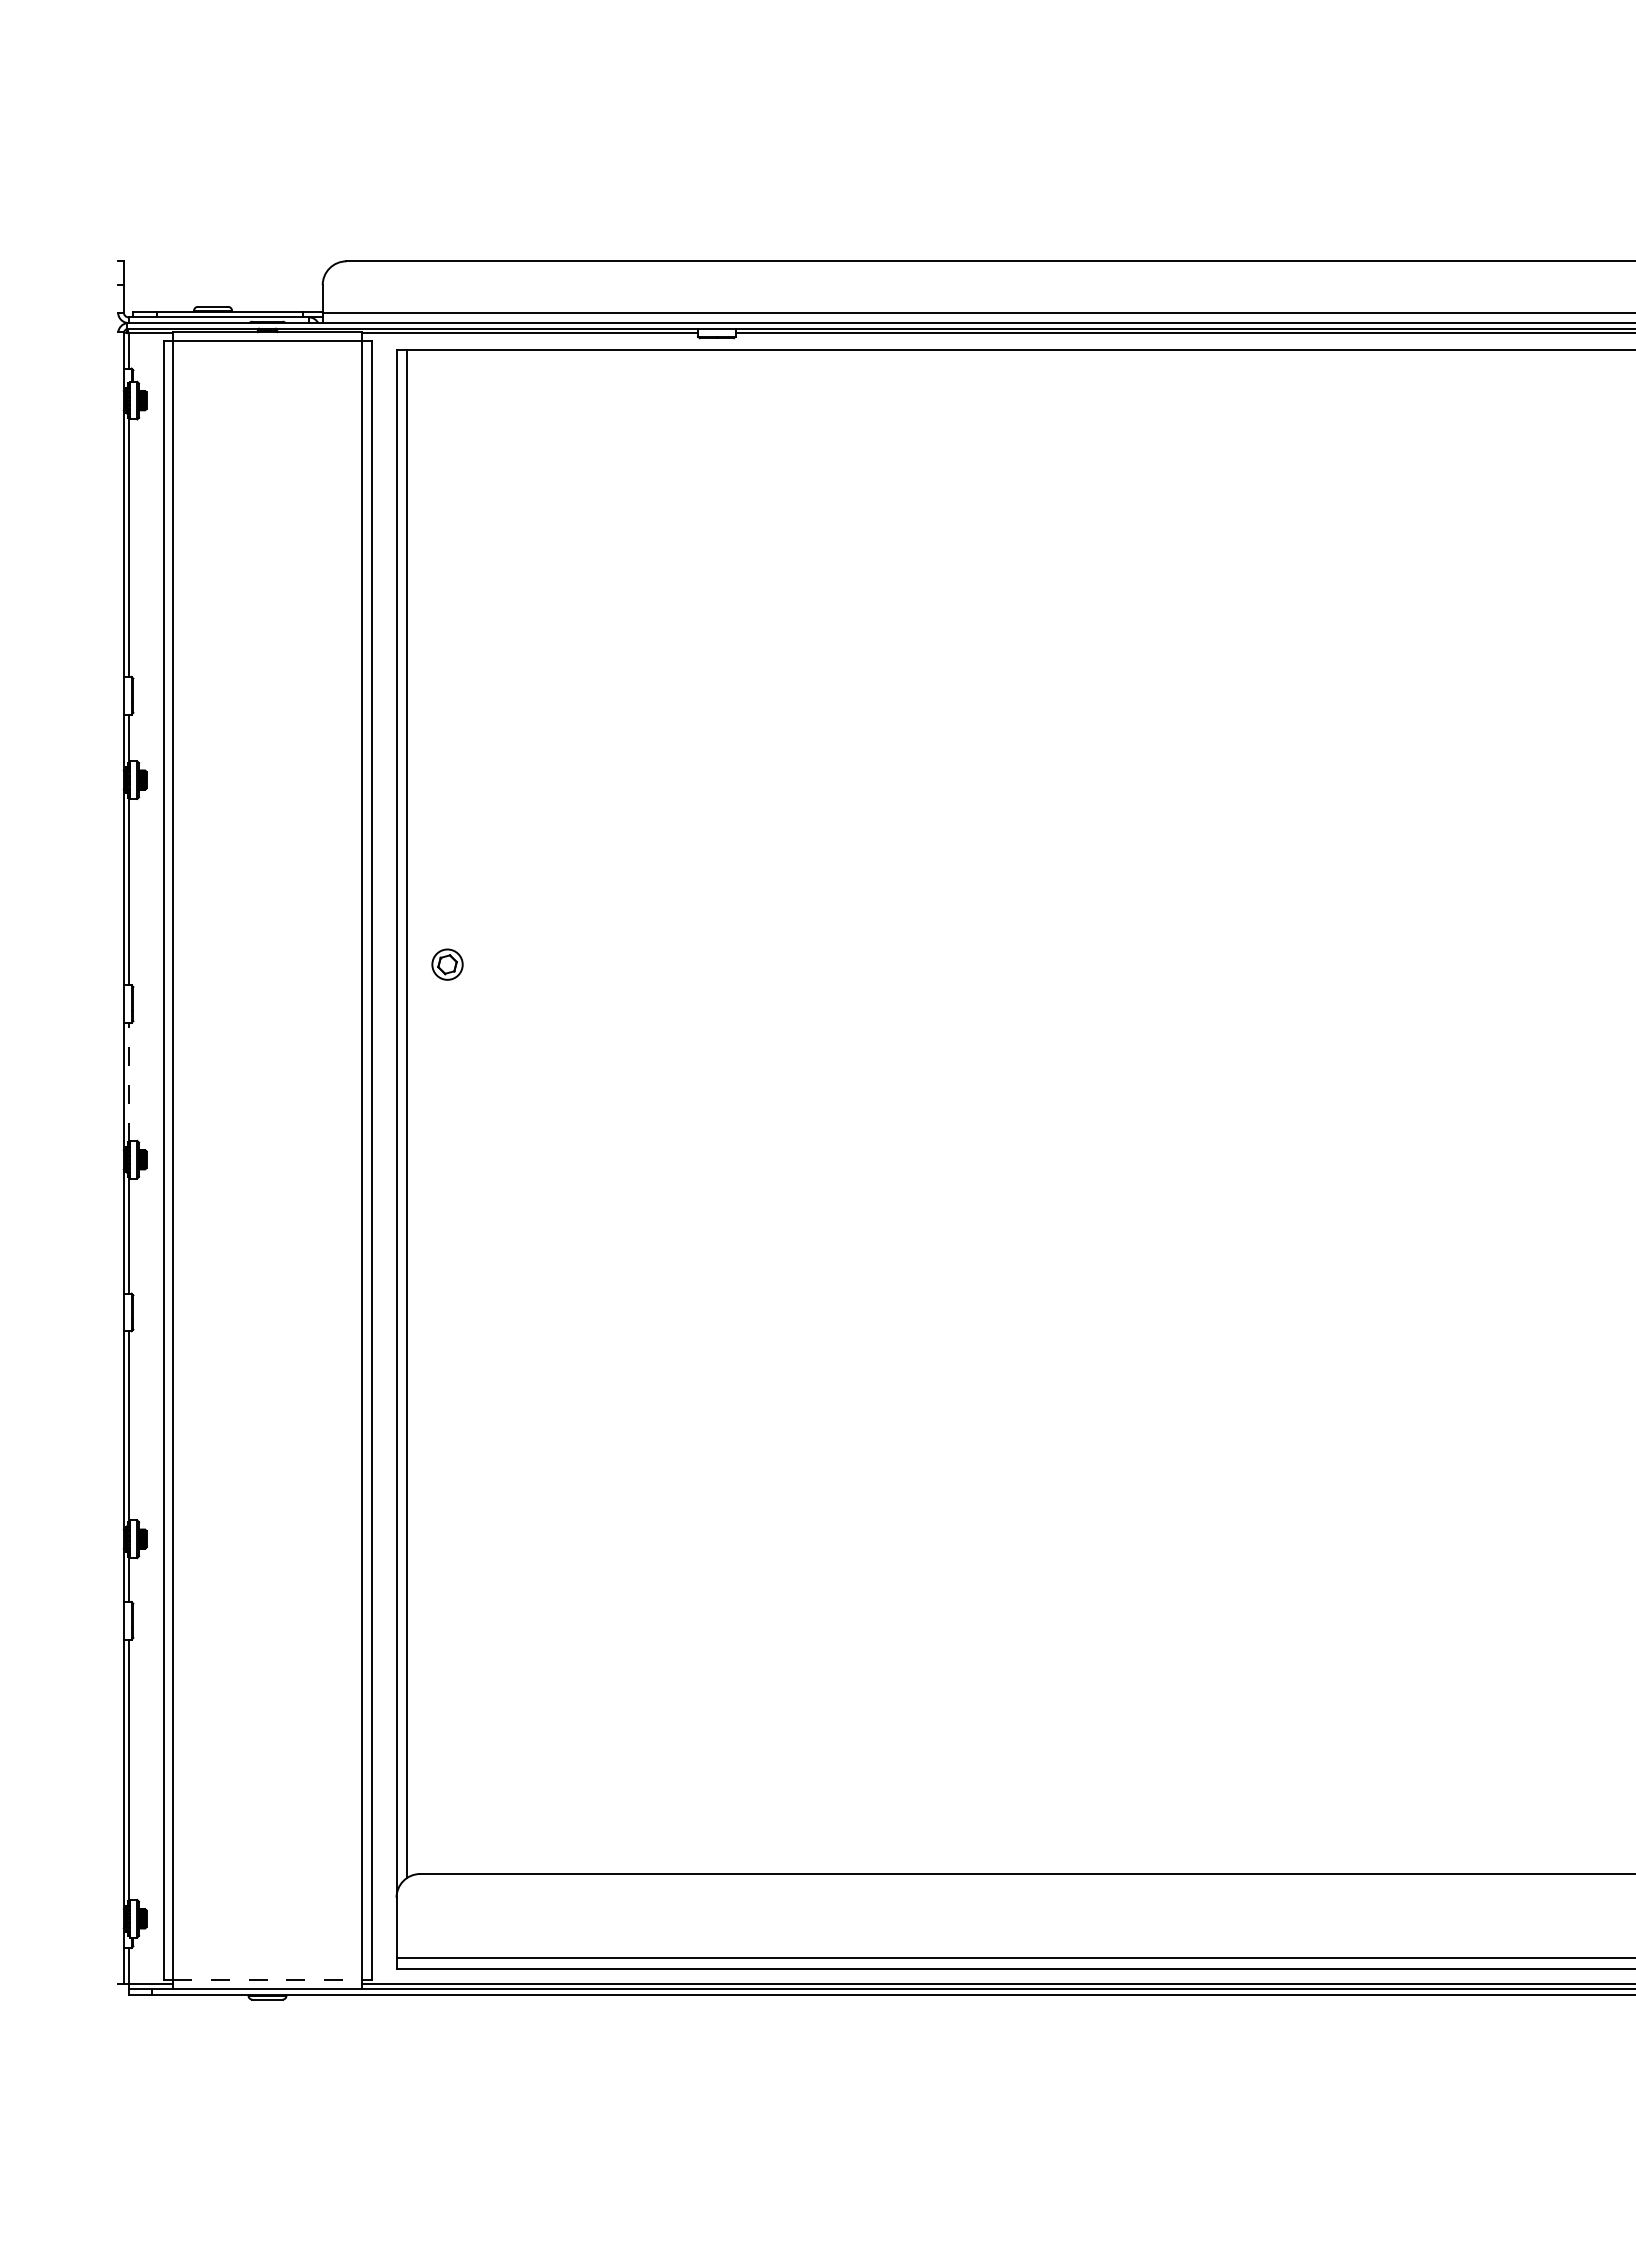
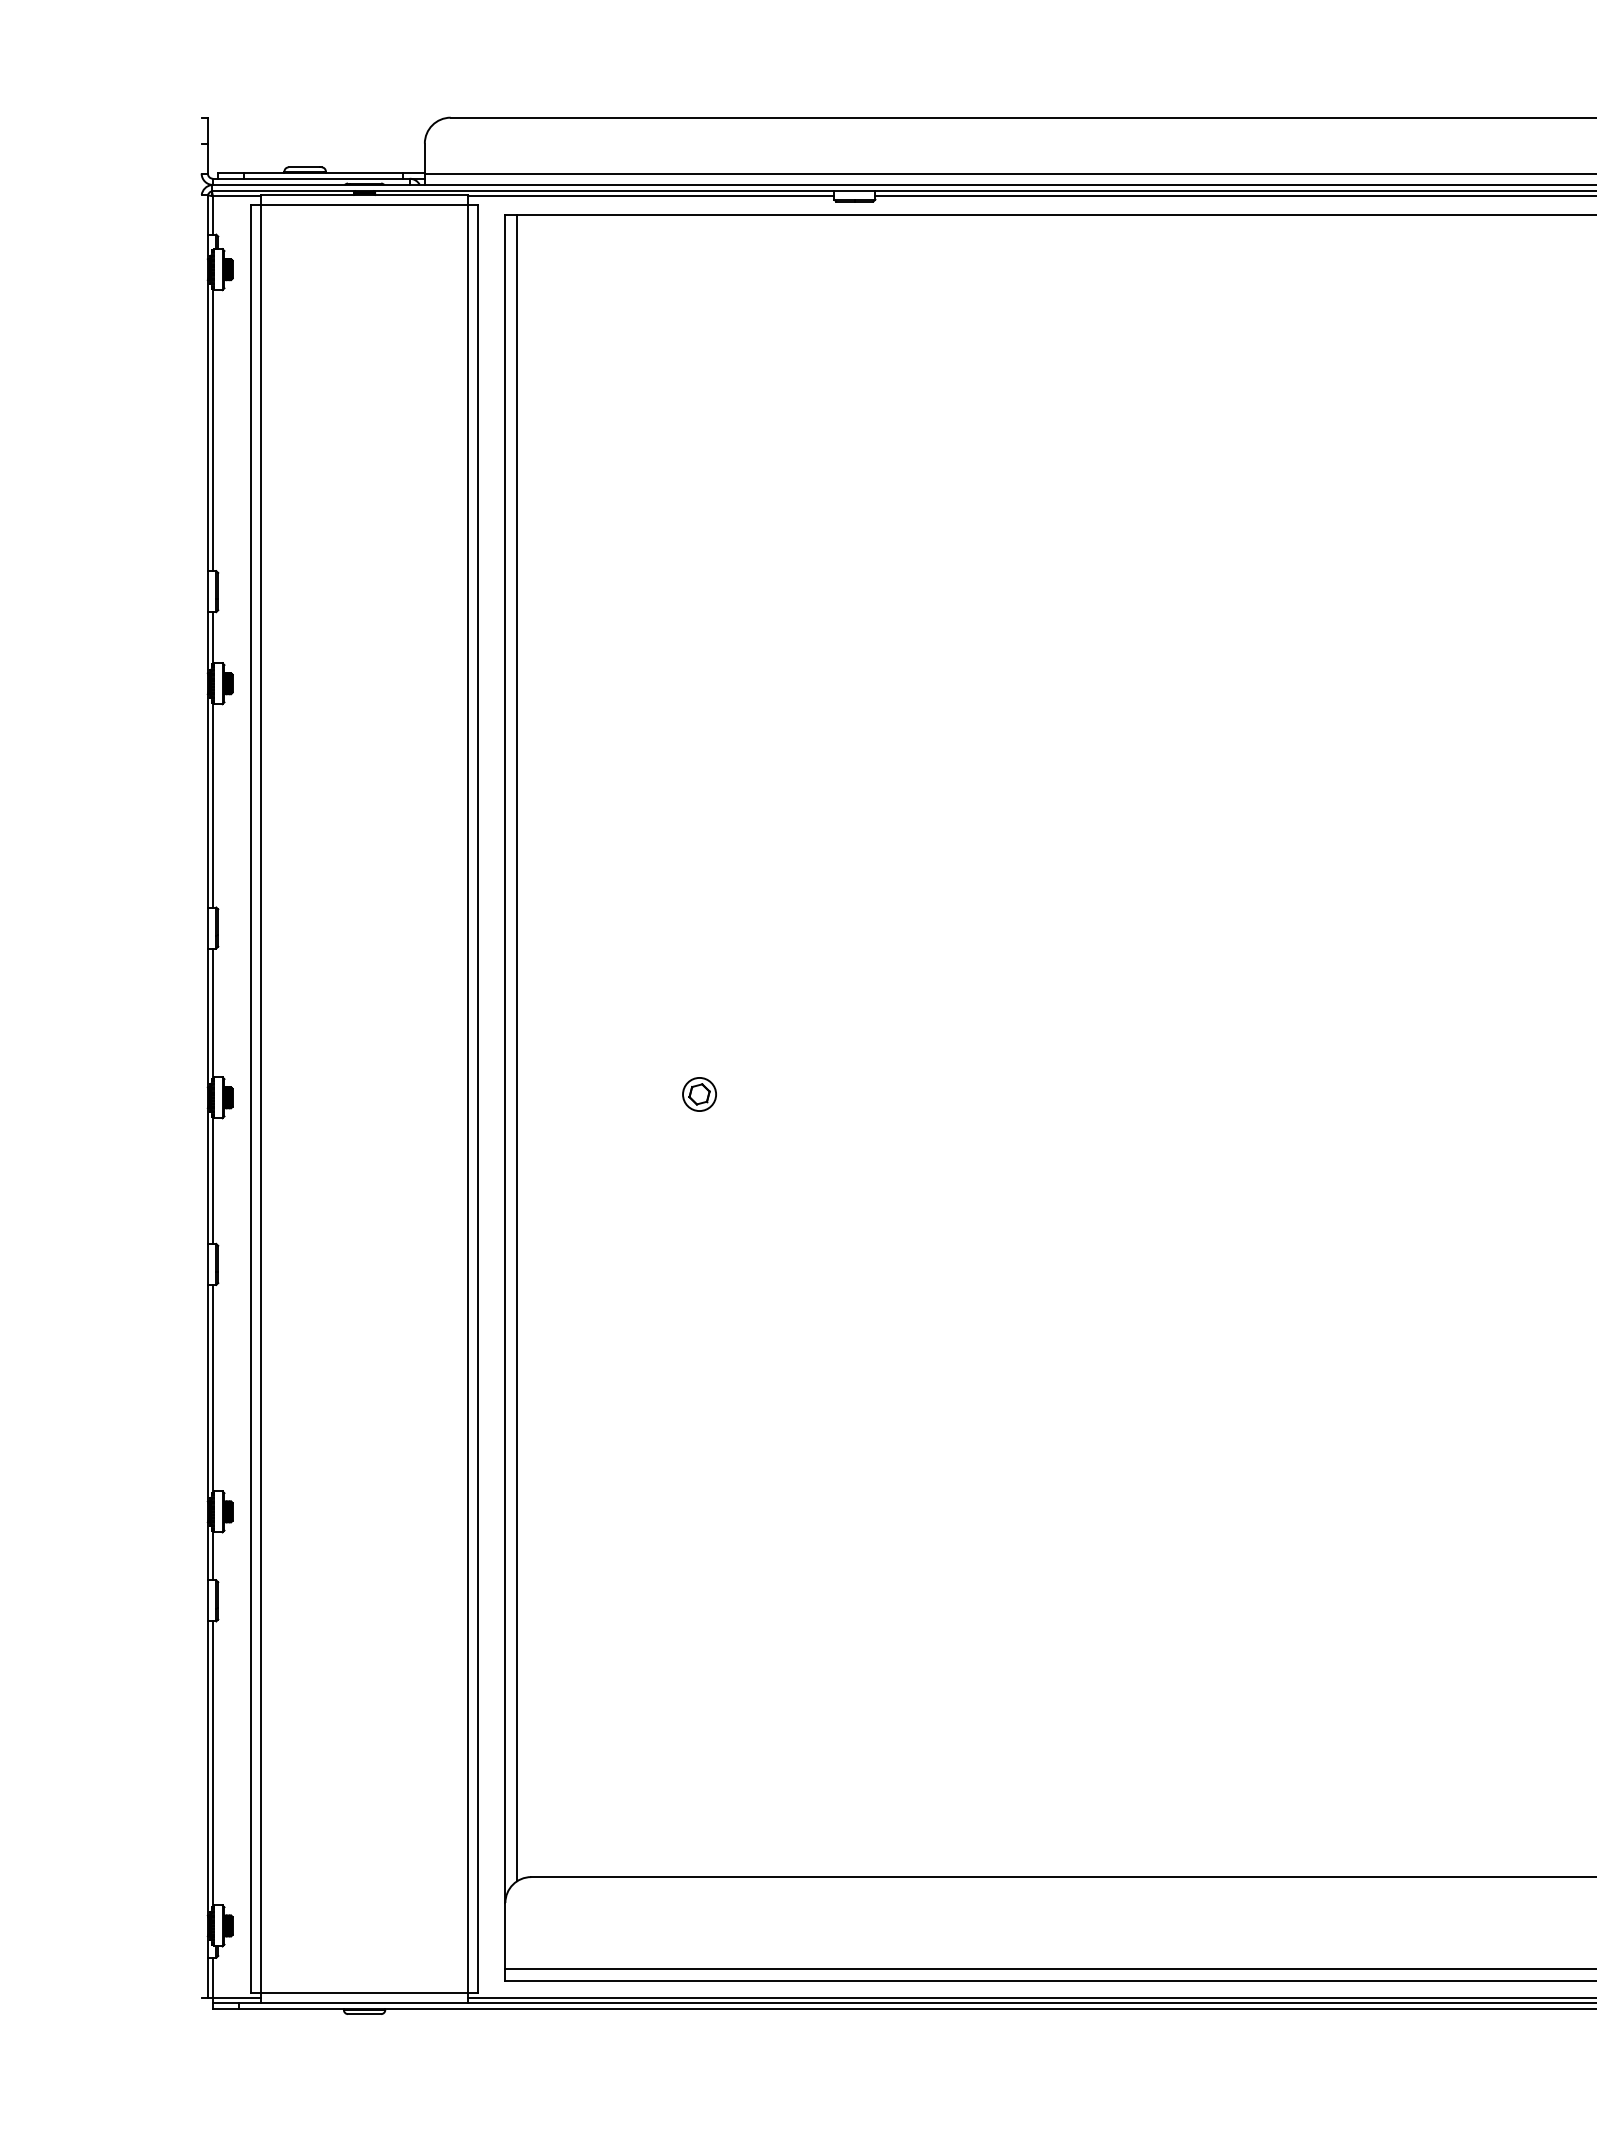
part: (447, 964) -> (699, 1094), moved
line: (128, 1082) -> (212, 1013), dashed -> solid
line: (267, 1980) -> (364, 1993), dashed -> solid

